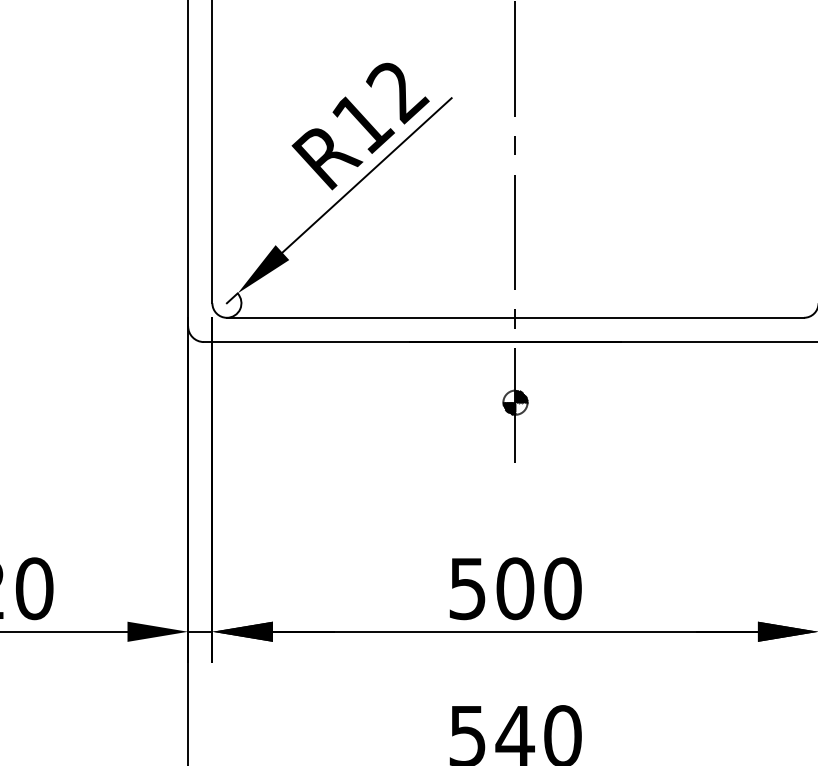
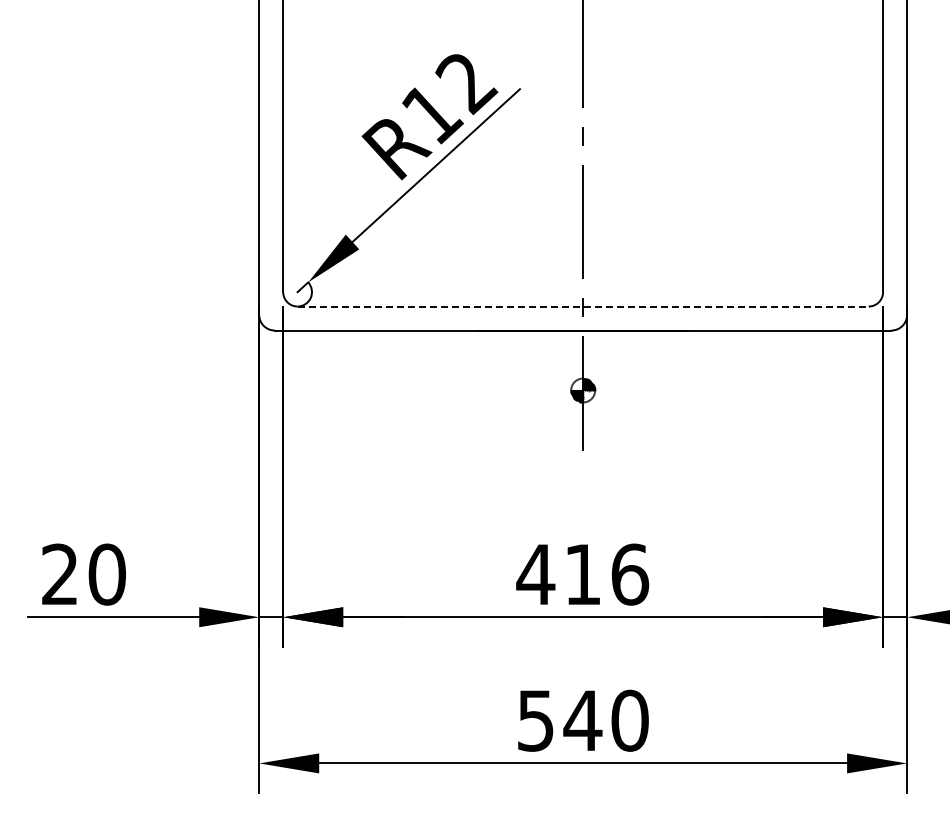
line: (515, 317) -> (583, 306), solid -> dashed
text: (514, 588) -> (582, 574), 500 -> 416

